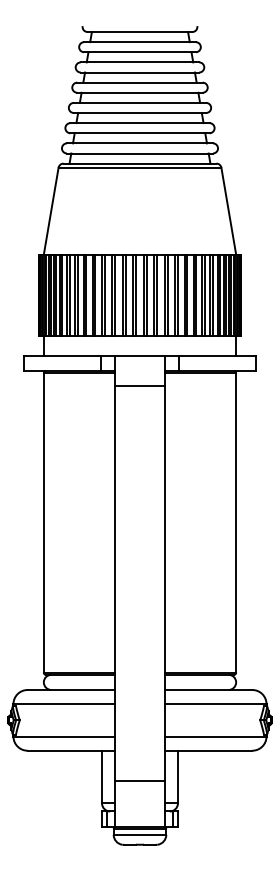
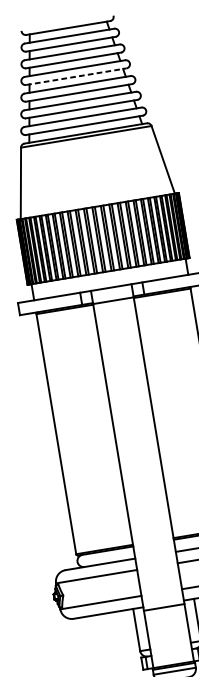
line: (140, 92) -> (76, 76), solid -> dashed
line: (139, 386) -> (113, 300), moved
line: (139, 781) -> (163, 607), moved

